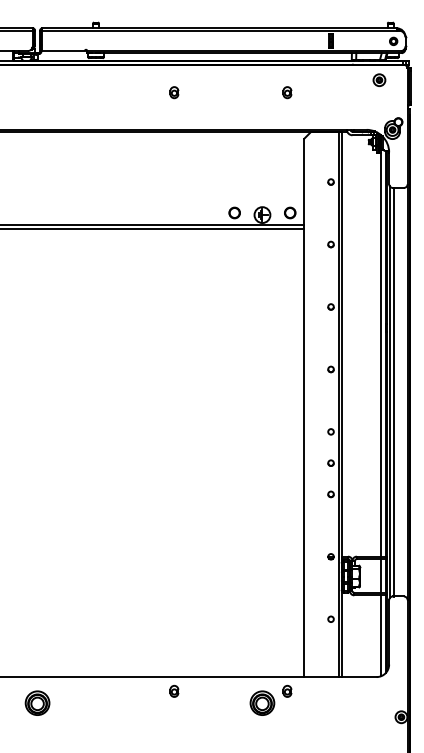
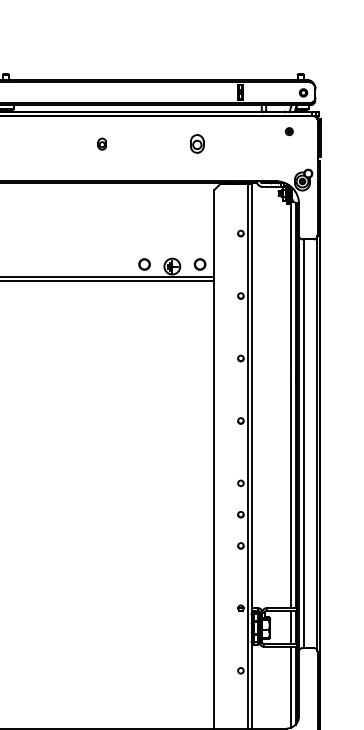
part: (379, 79) -> (289, 131), size x0.6
part: (174, 92) -> (102, 144), moved
part: (287, 92) -> (197, 144), size x1.6

